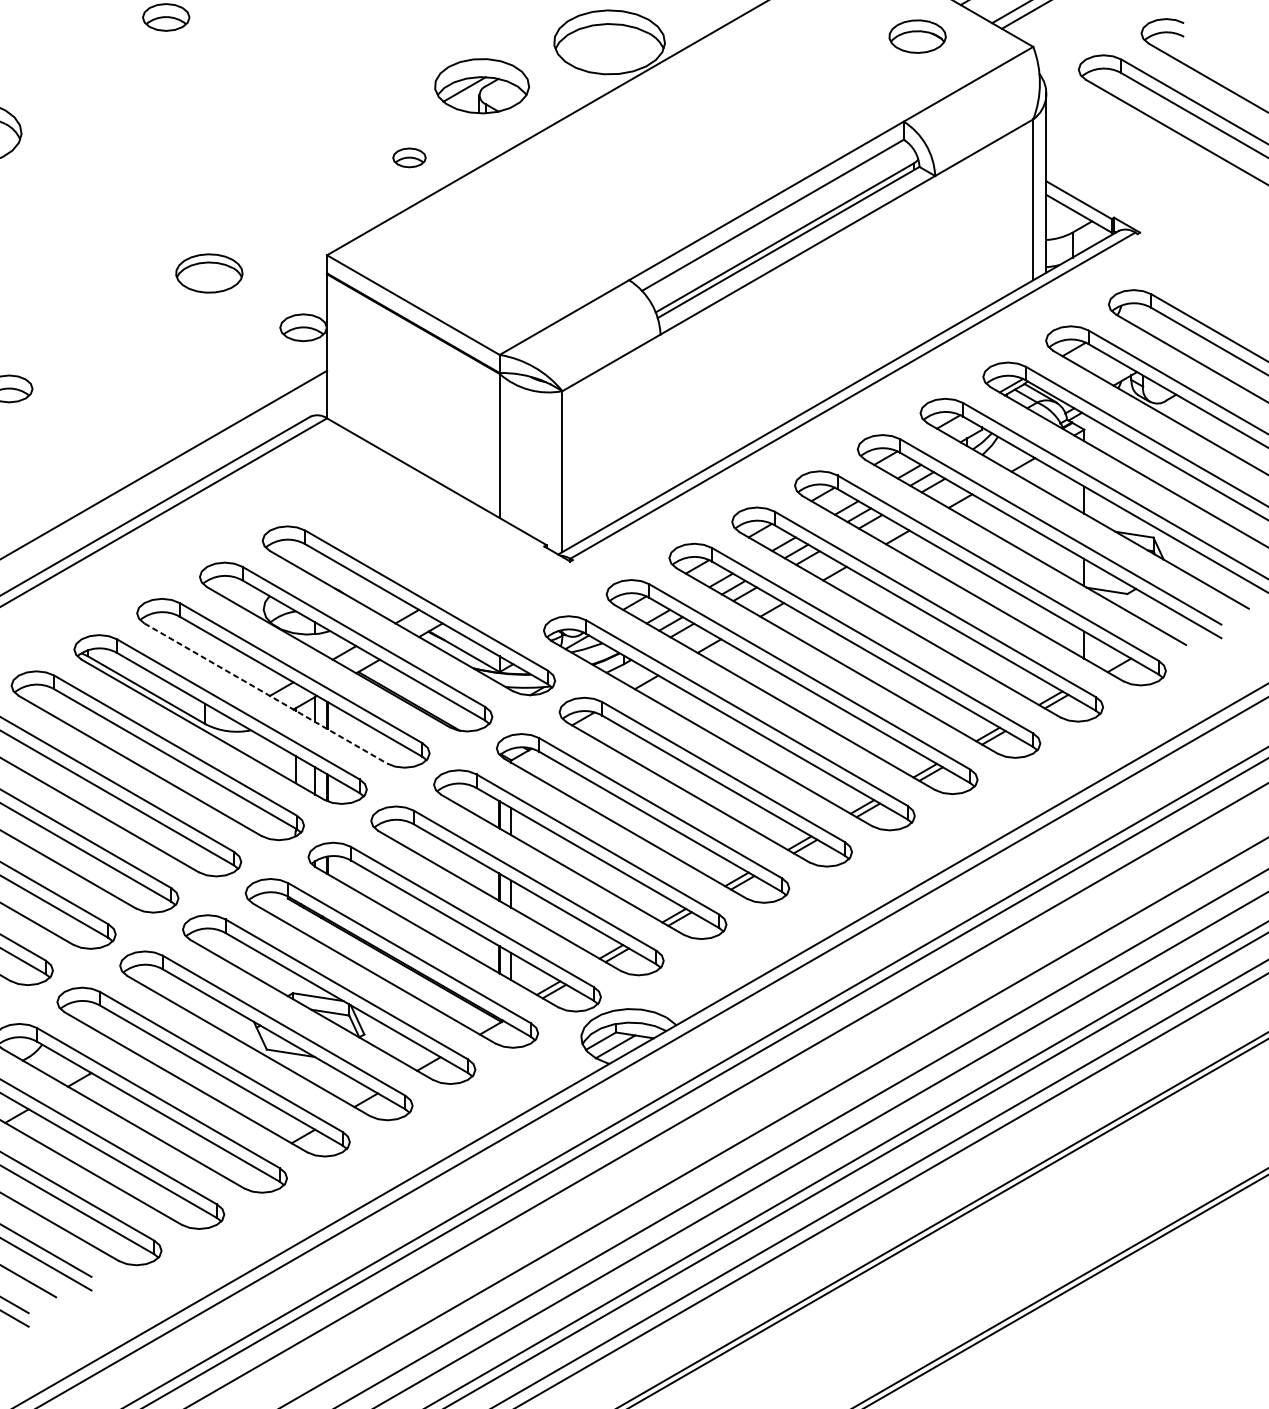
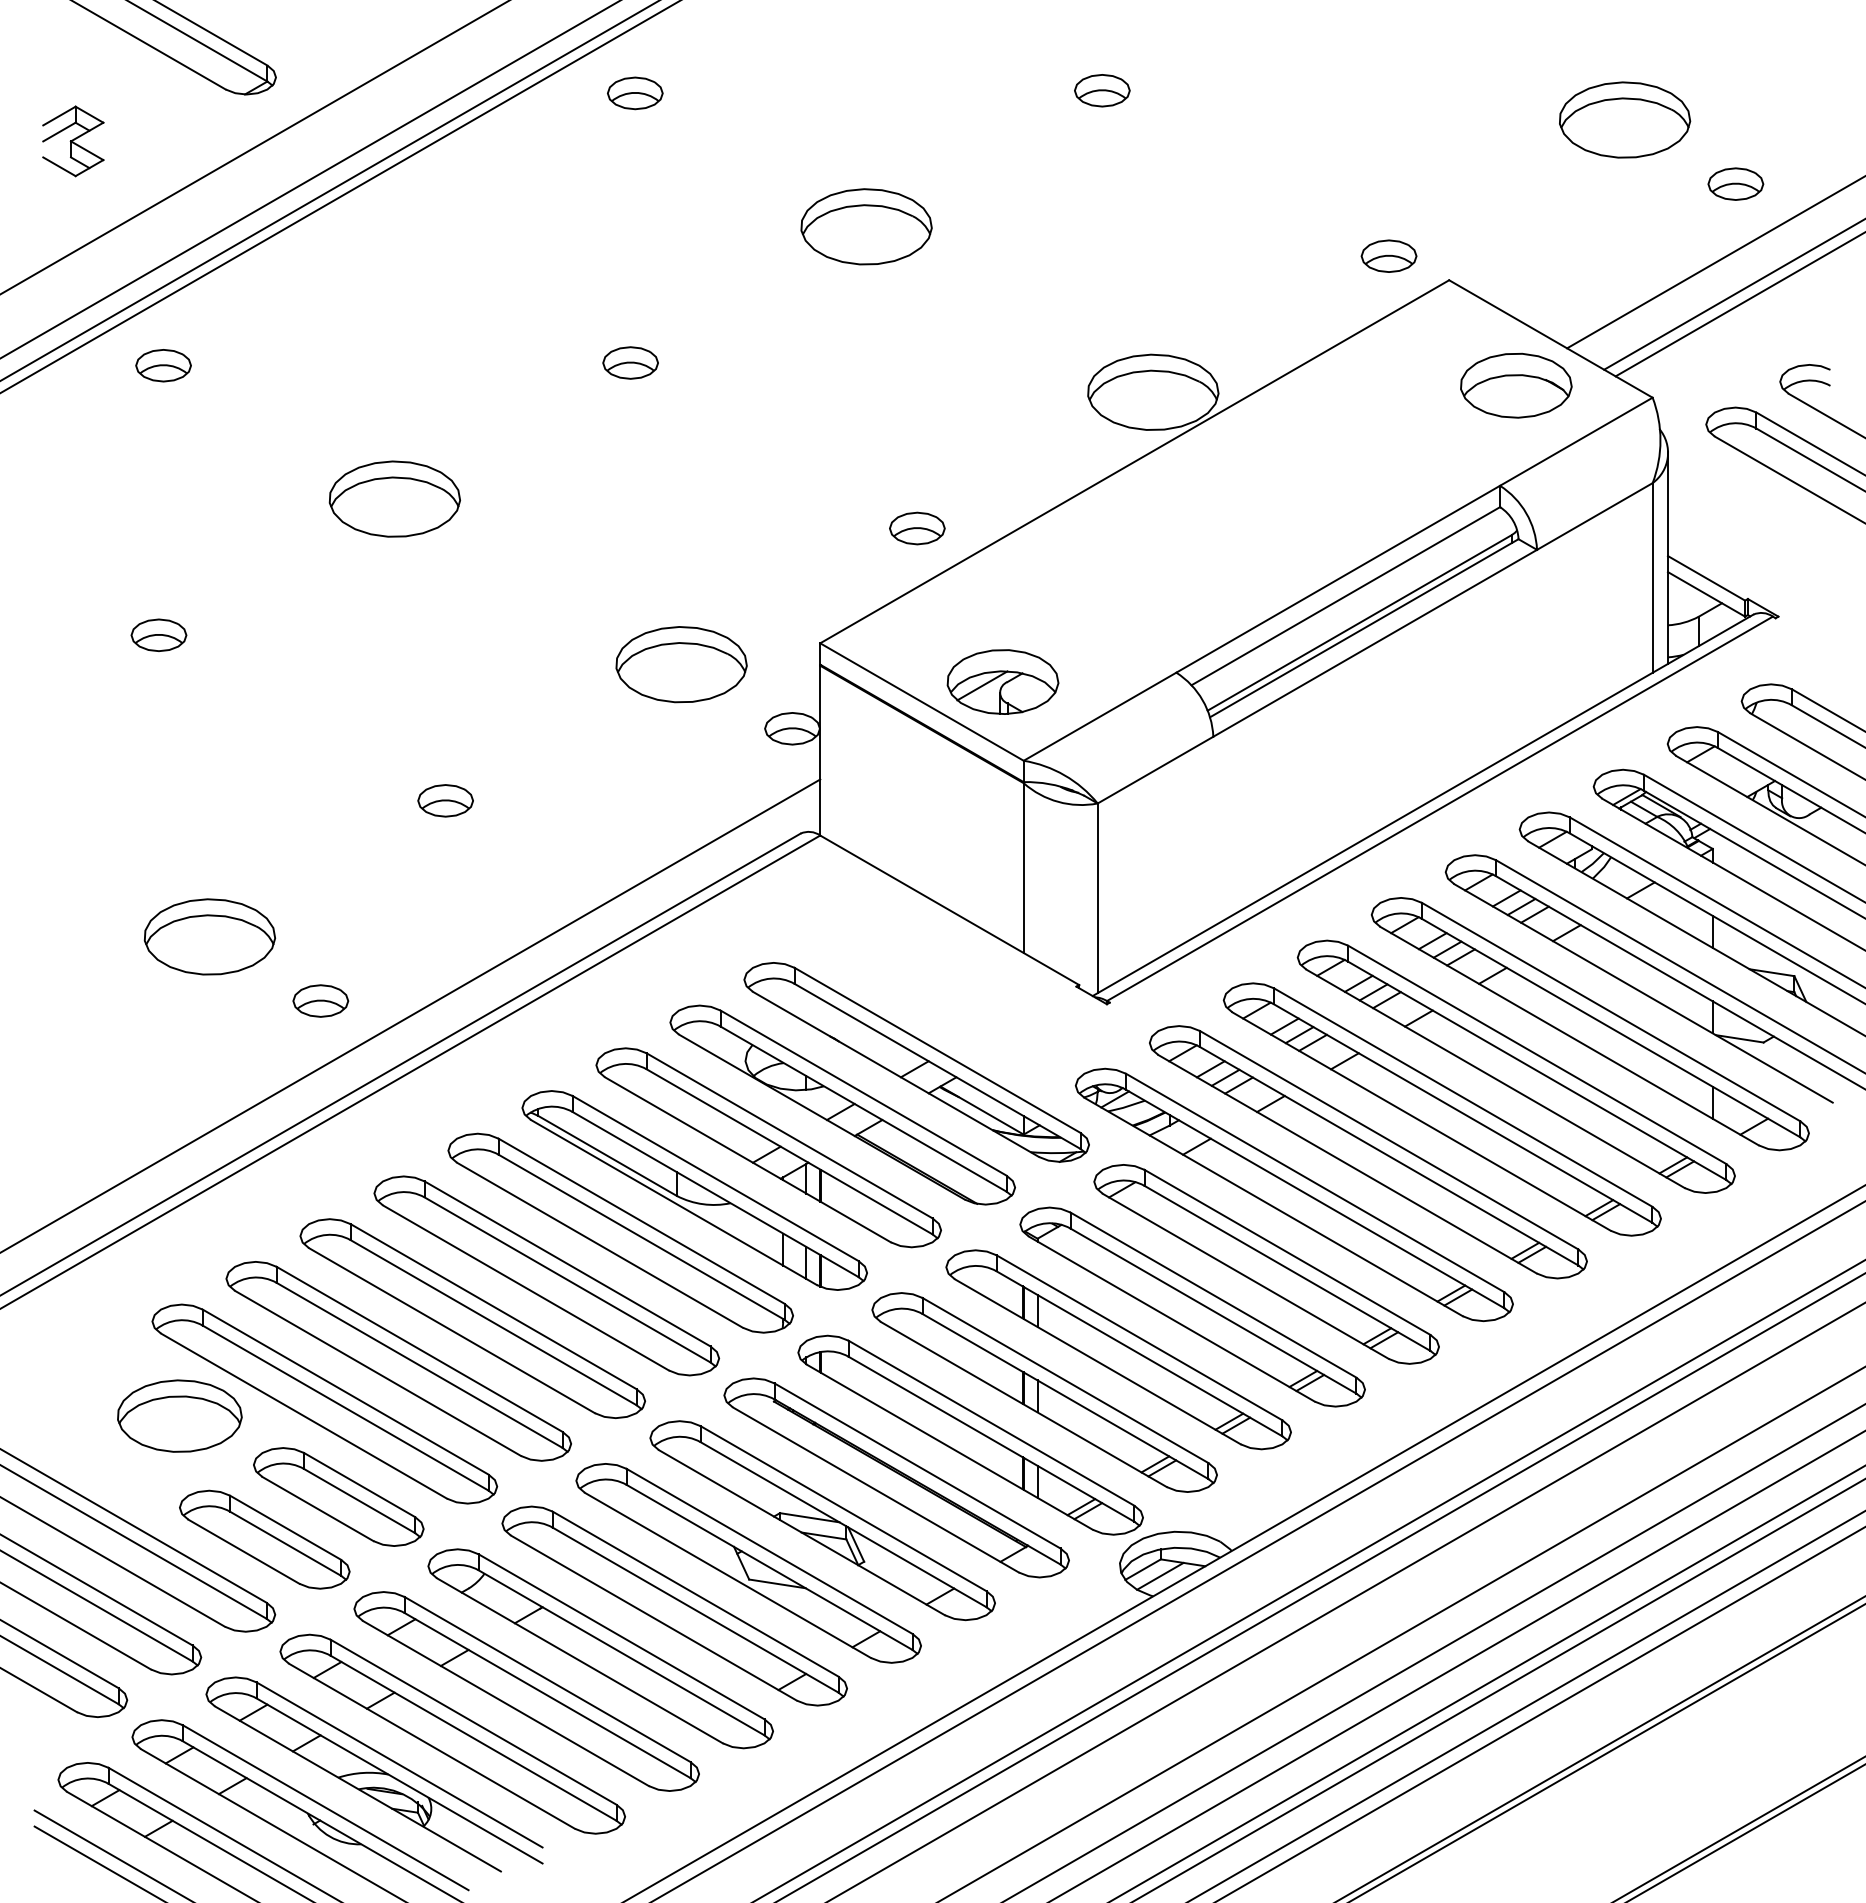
part: (917, 36) -> (1516, 385), size x1.67
part: (481, 85) -> (1002, 681), moved
part: (409, 157) -> (917, 528), size x1.43
part: (209, 273) -> (681, 664), size x1.67
line: (266, 694) -> (748, 1160), dashed -> solid

